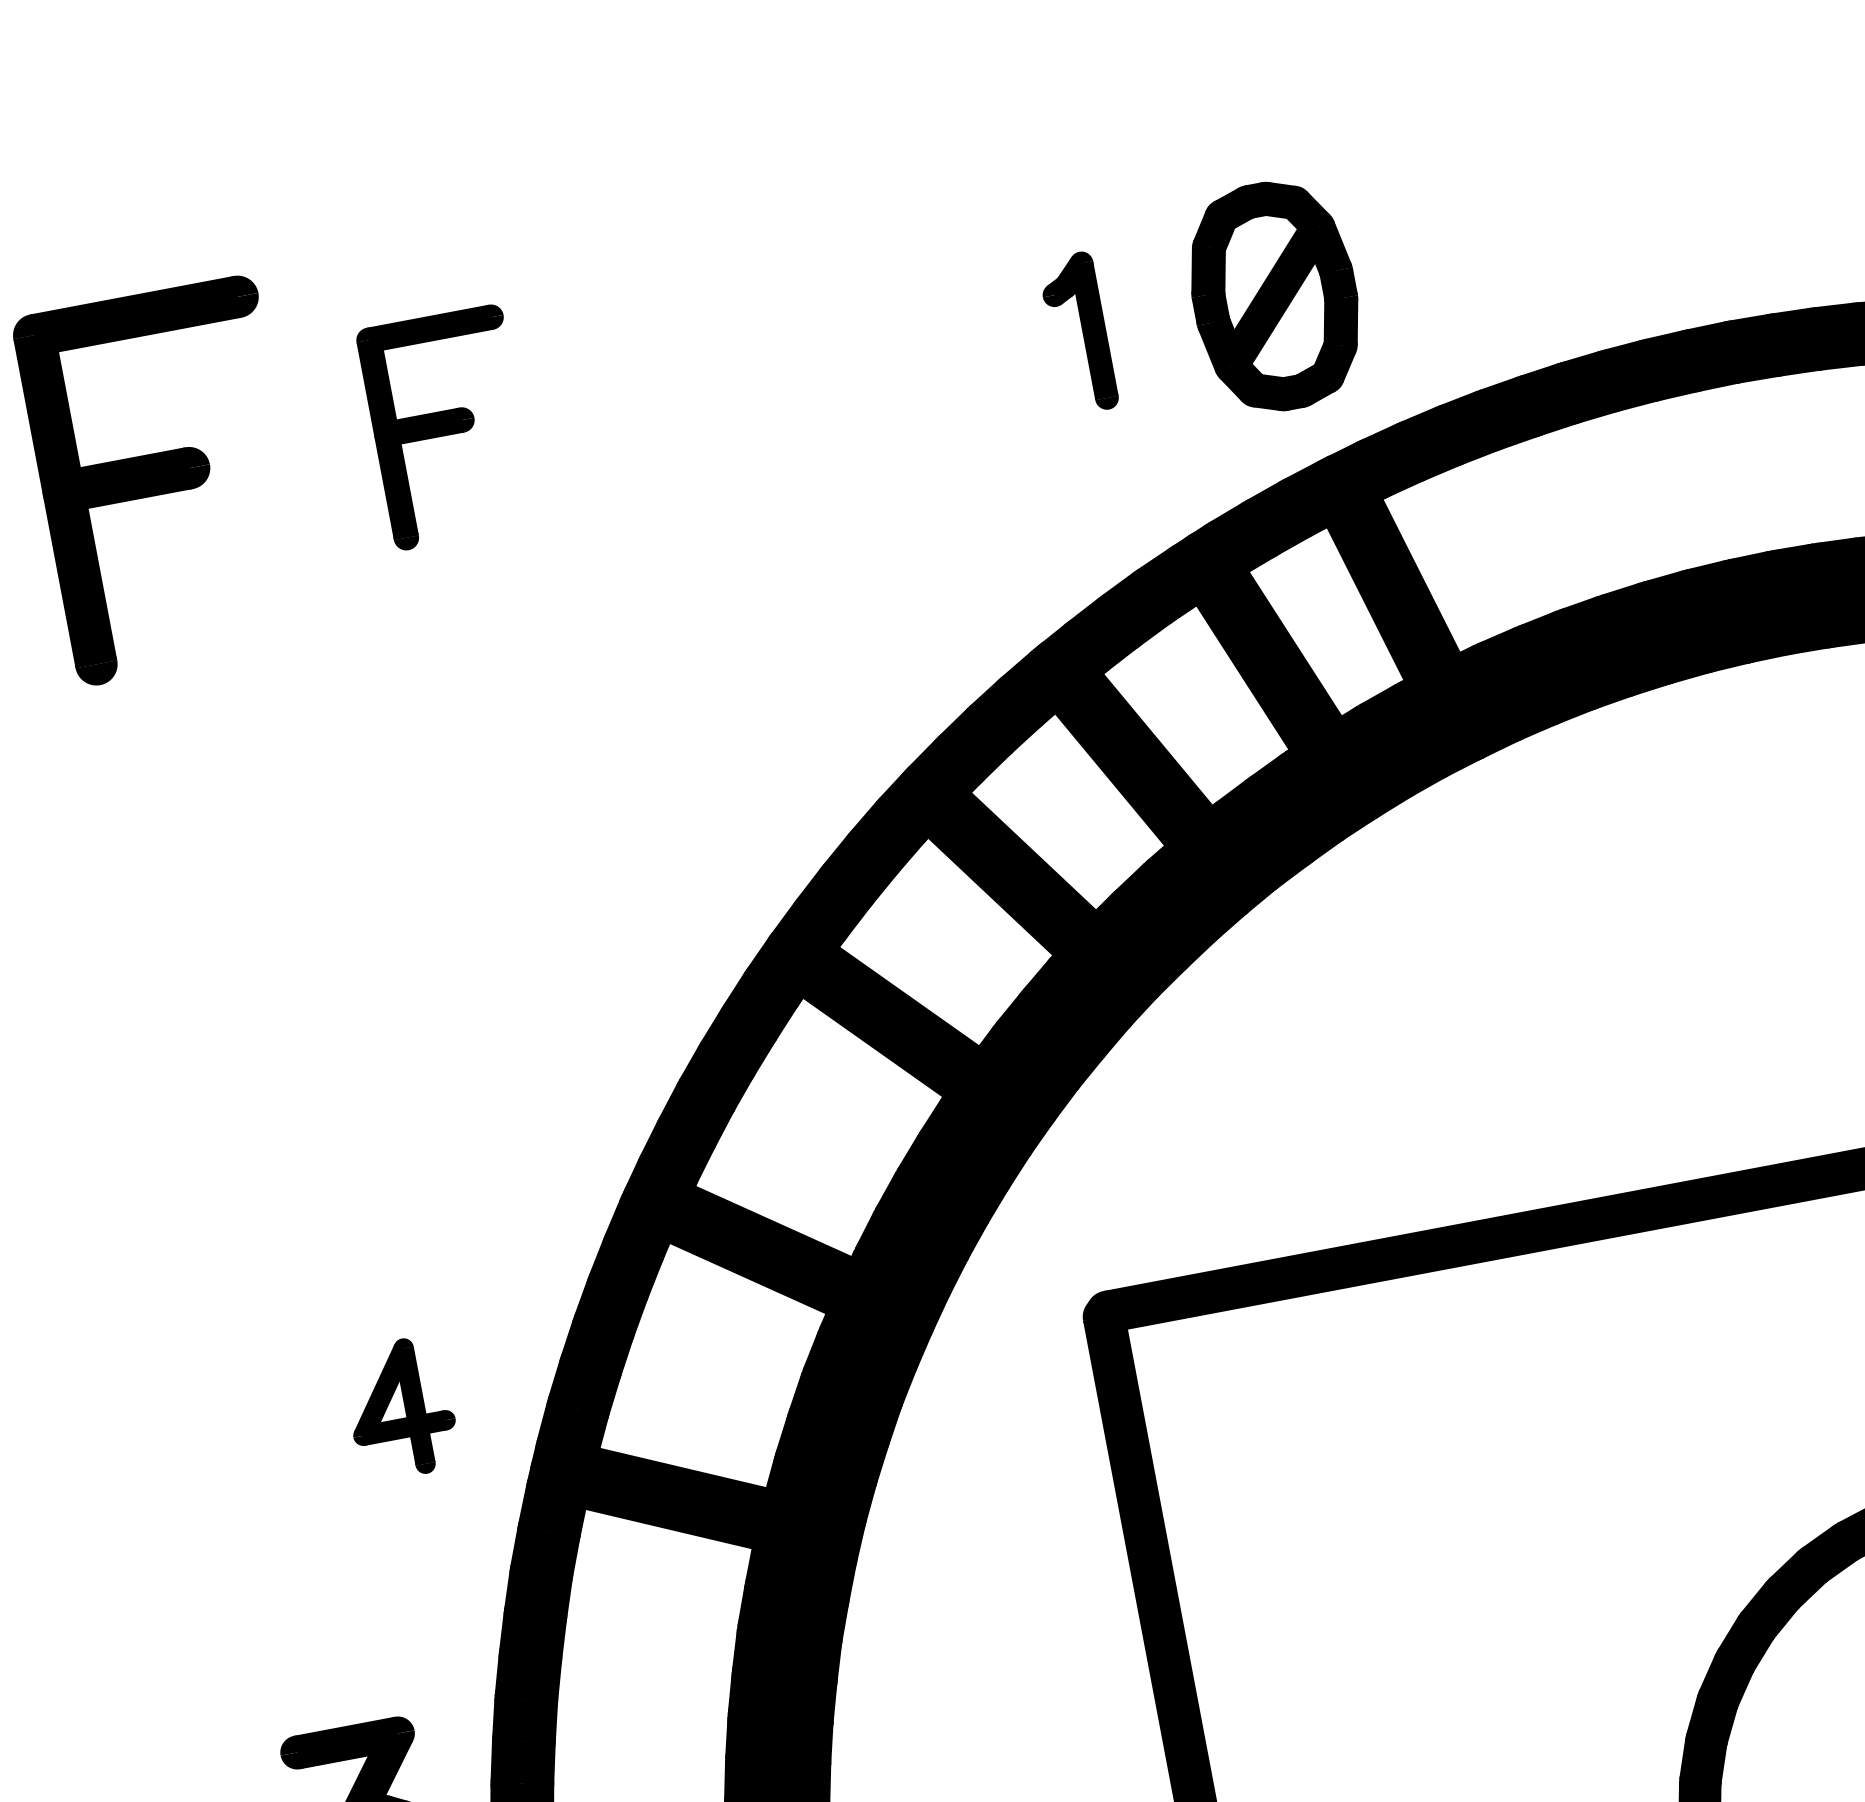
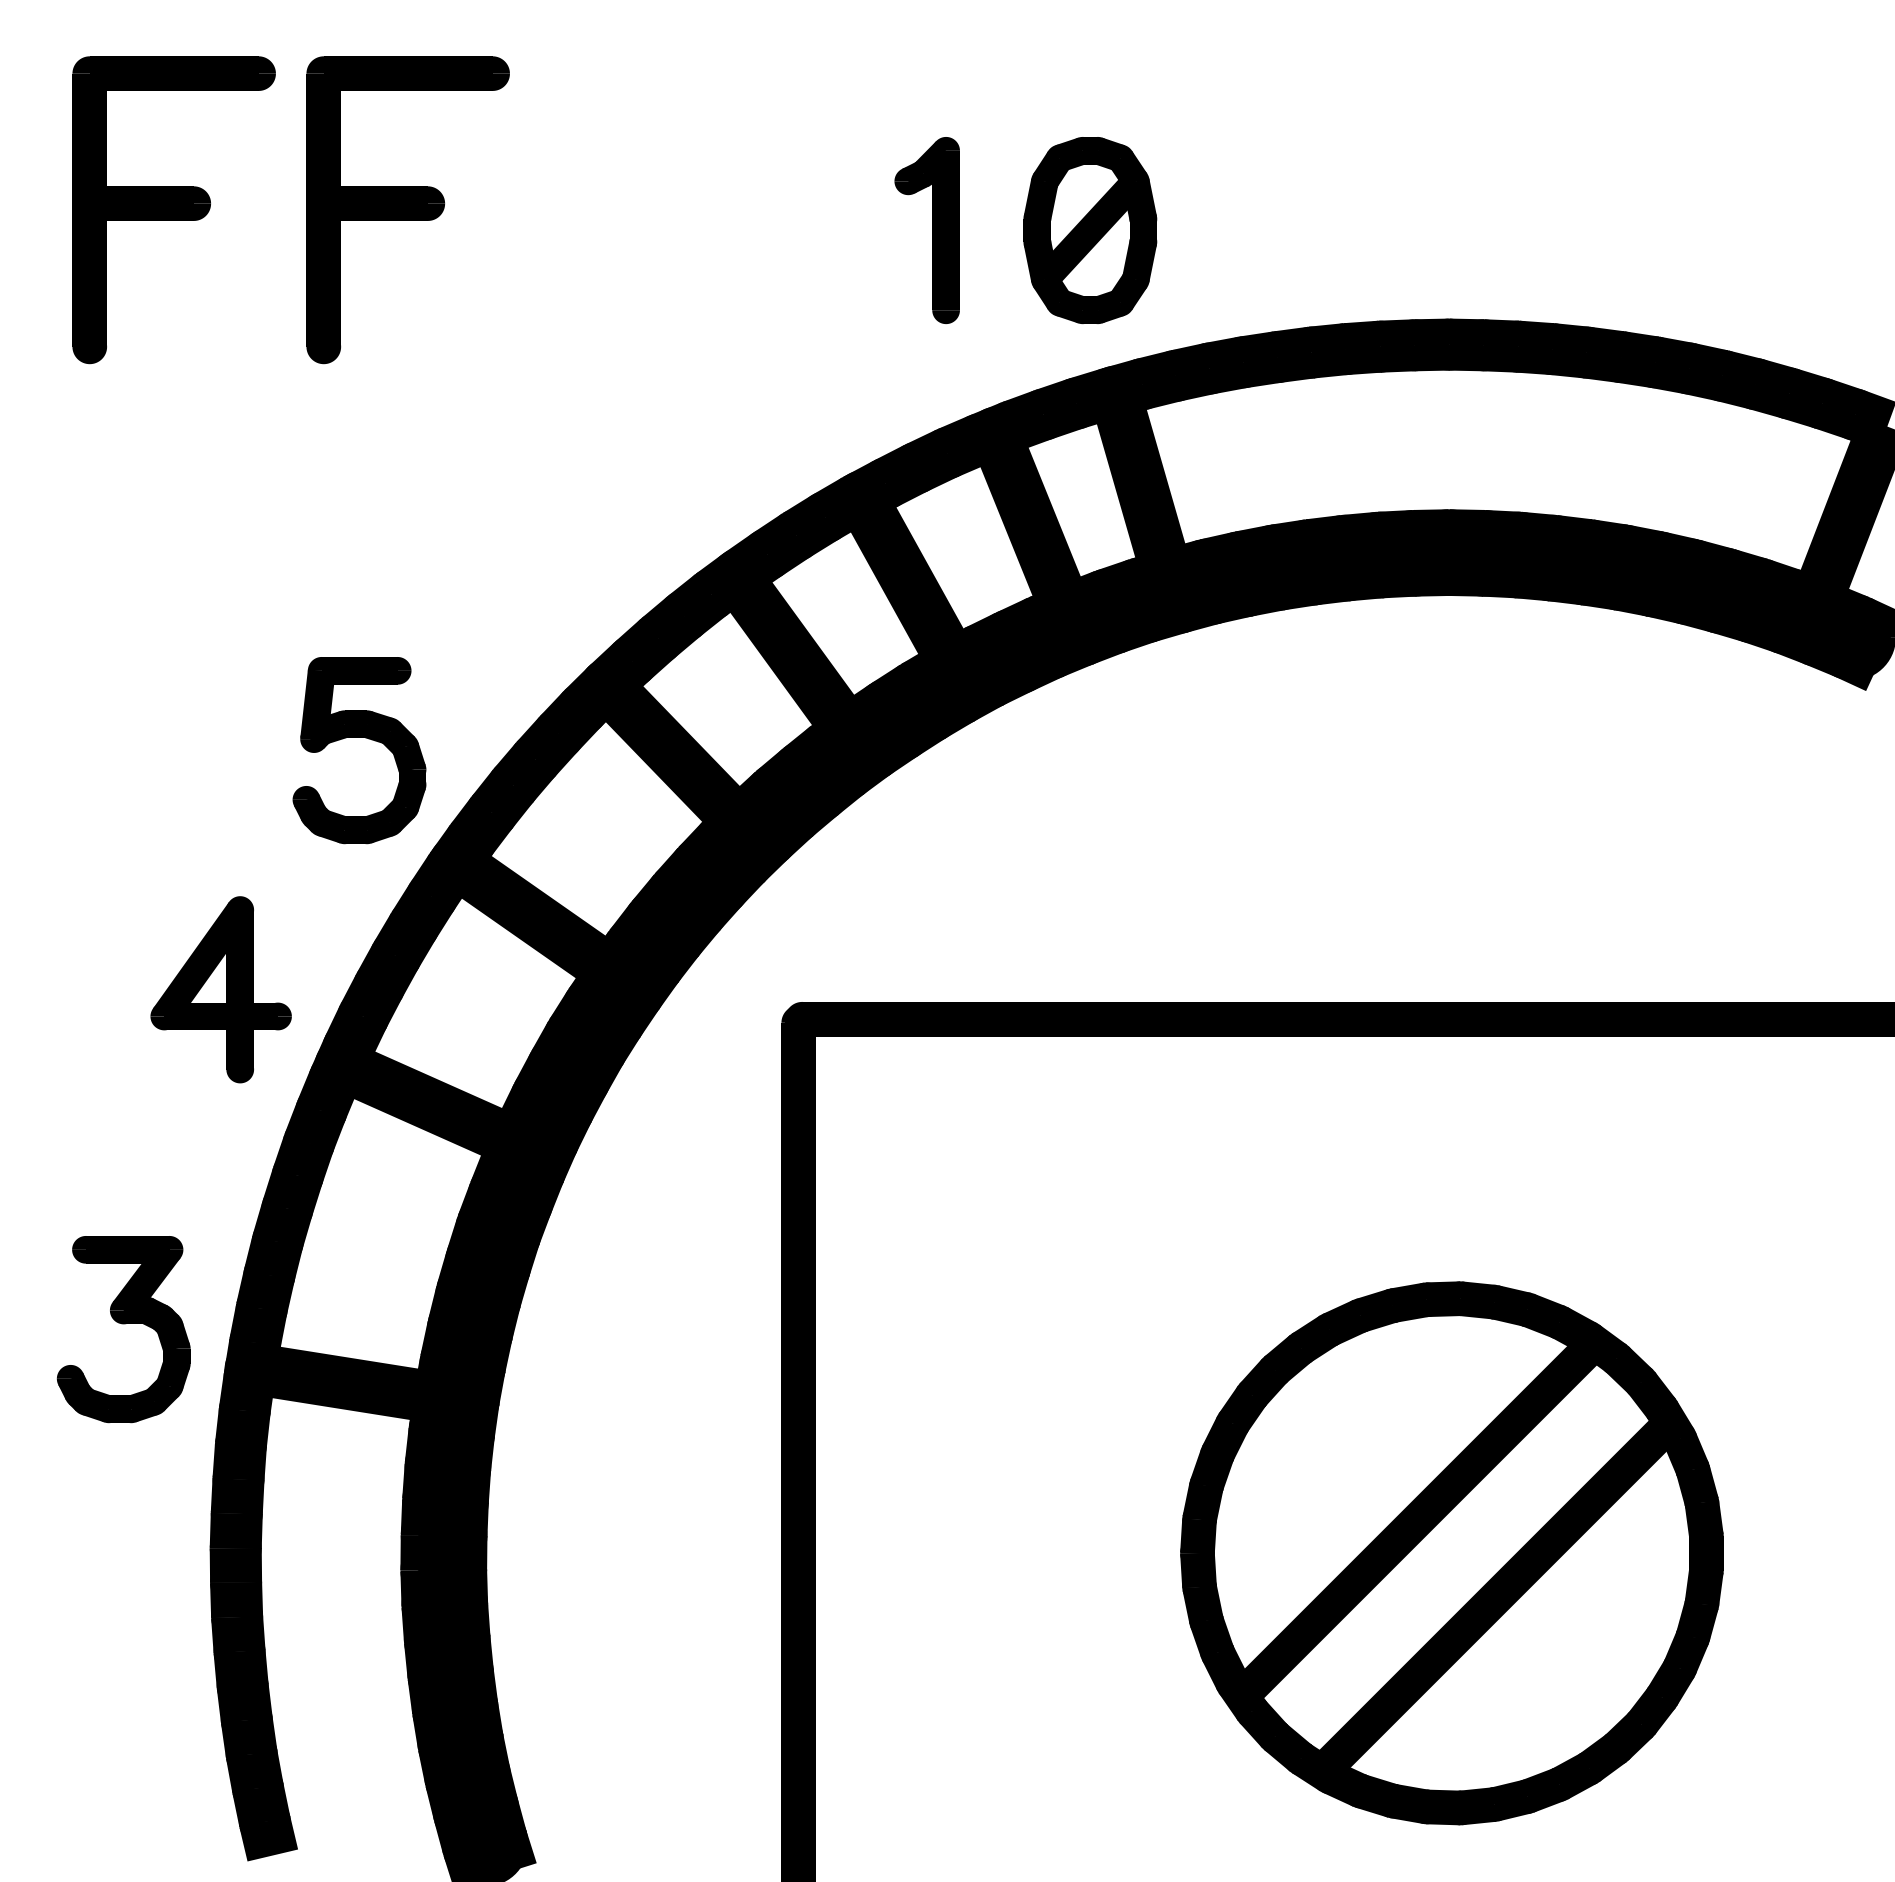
part: (1077, 333) -> (926, 230), size x1.43
part: (447, 427) -> (407, 210), size x1.67
part: (510, 1073) -> (359, 737), added
part: (400, 1408) -> (220, 989), size x1.67

